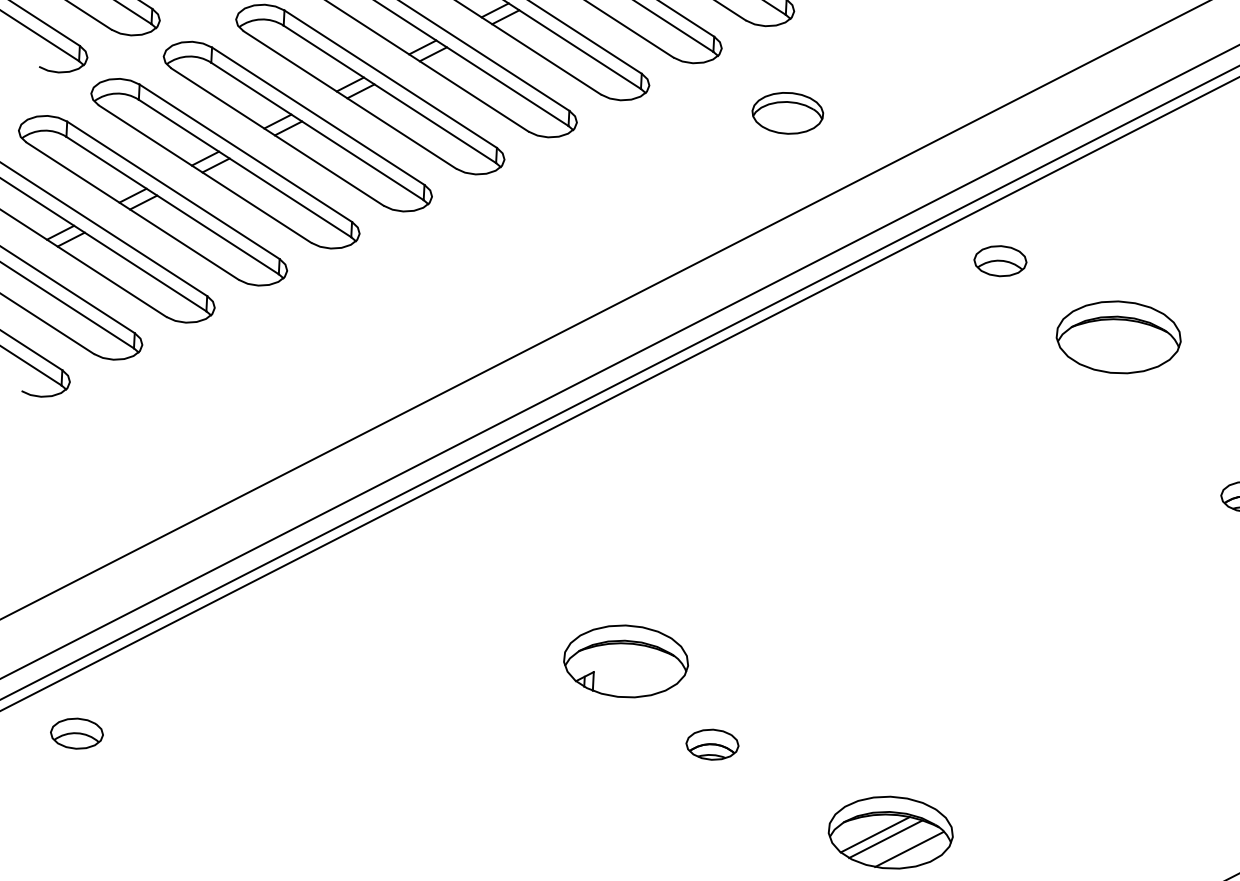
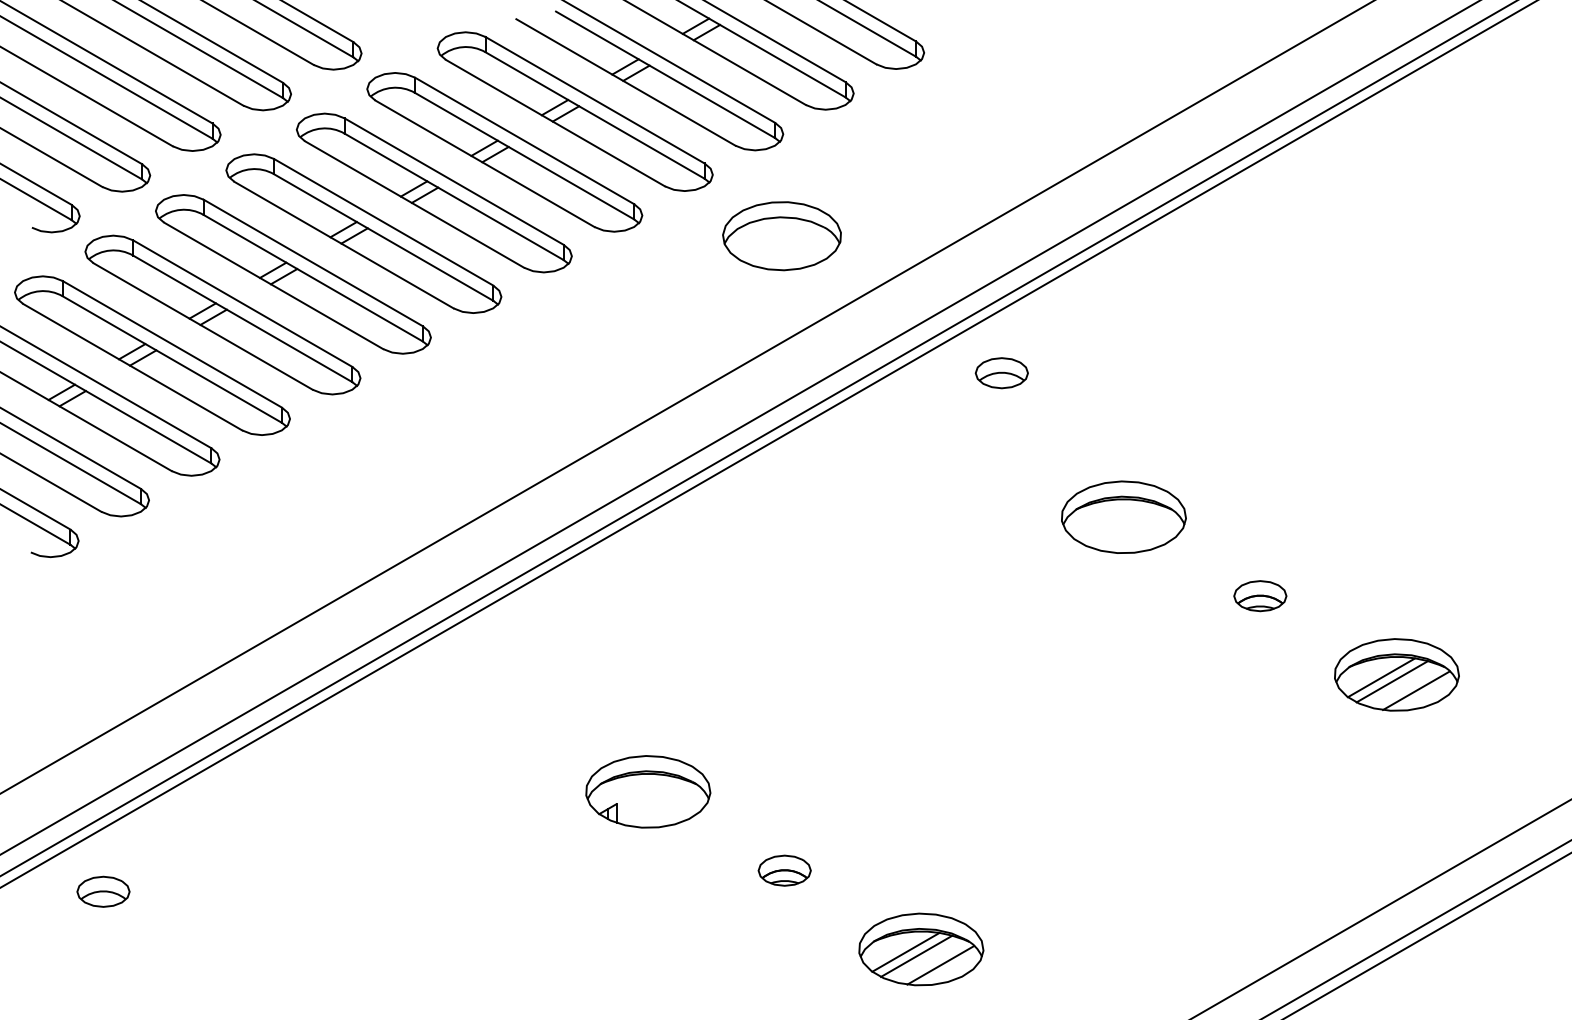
part: (787, 113) -> (781, 236), size x1.67
part: (1118, 336) -> (1123, 516), moved
part: (712, 744) -> (784, 870), moved

